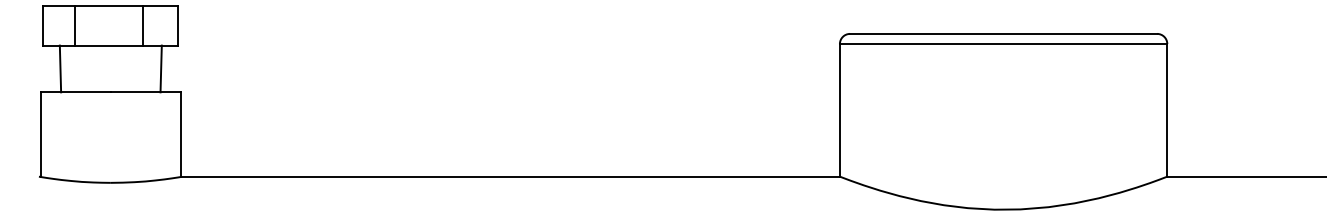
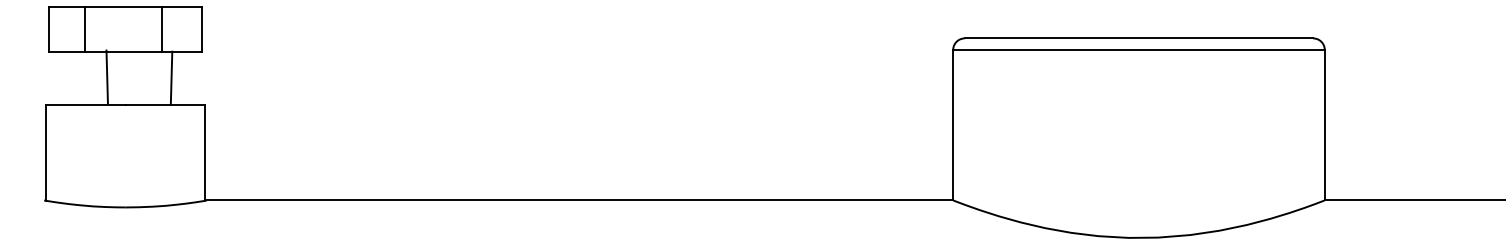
line: (60, 68) -> (107, 76), moved
line: (160, 68) -> (170, 77), moved

